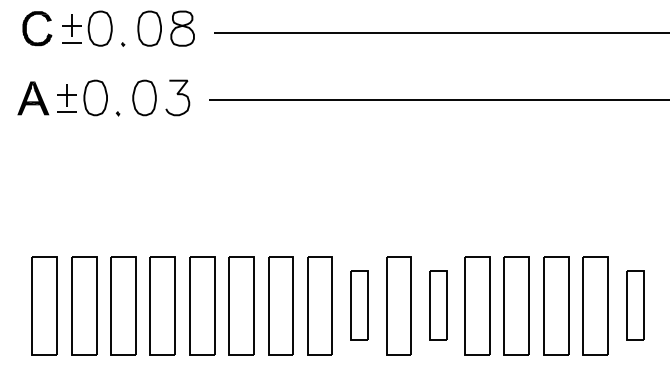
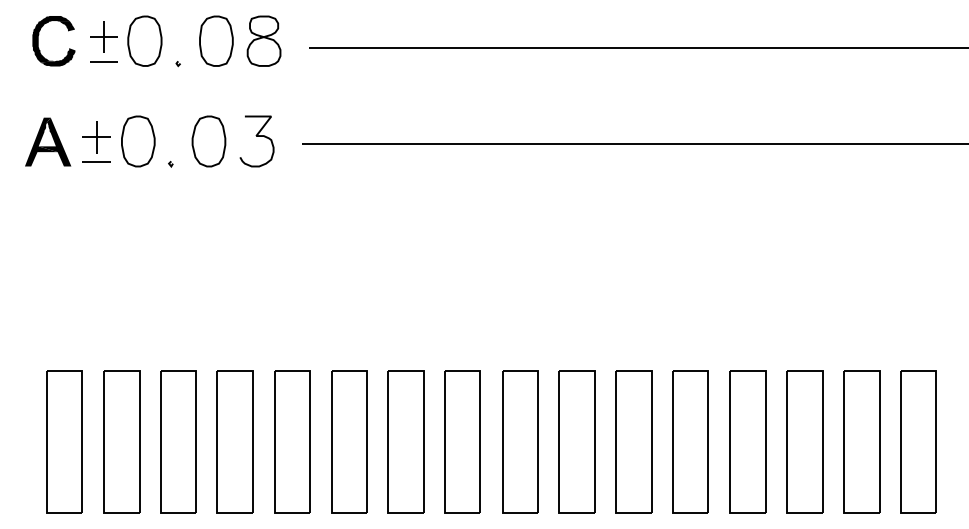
part: (359, 305) -> (519, 441), size x1.43
part: (438, 305) -> (634, 441), size x1.43
part: (634, 305) -> (917, 441), size x1.43

